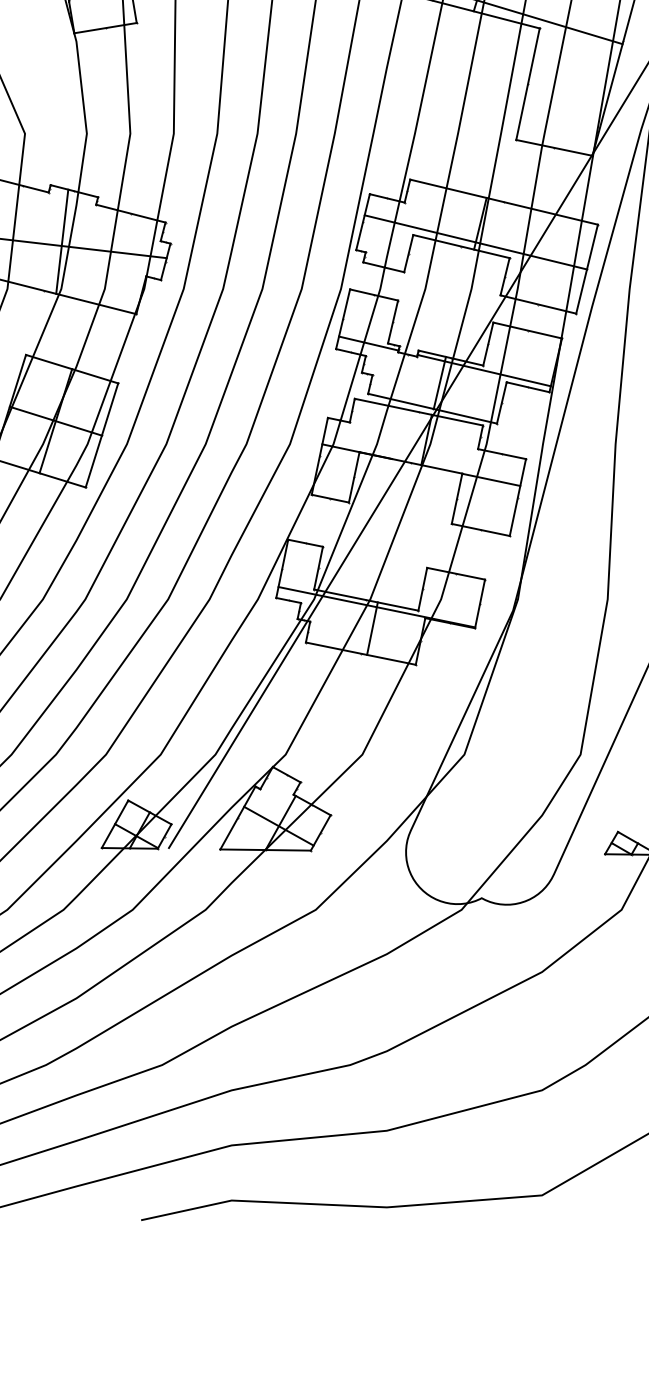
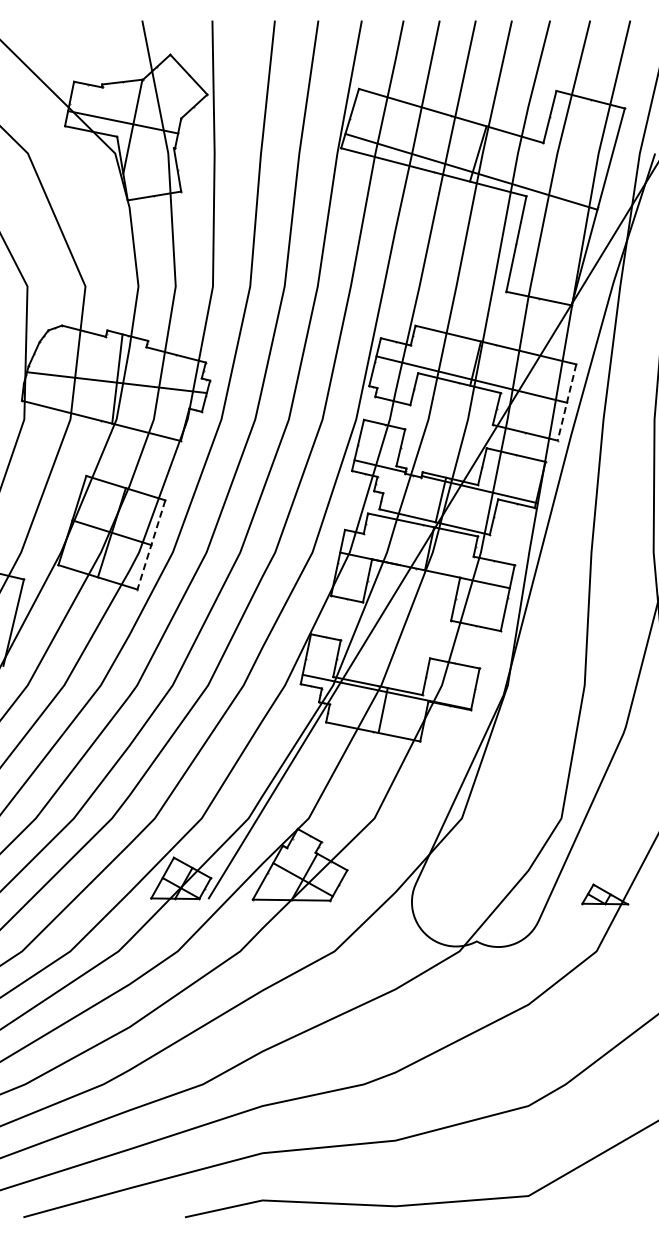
line: (586, 269) -> (566, 402), solid -> dashed
line: (102, 434) -> (151, 544), solid -> dashed

